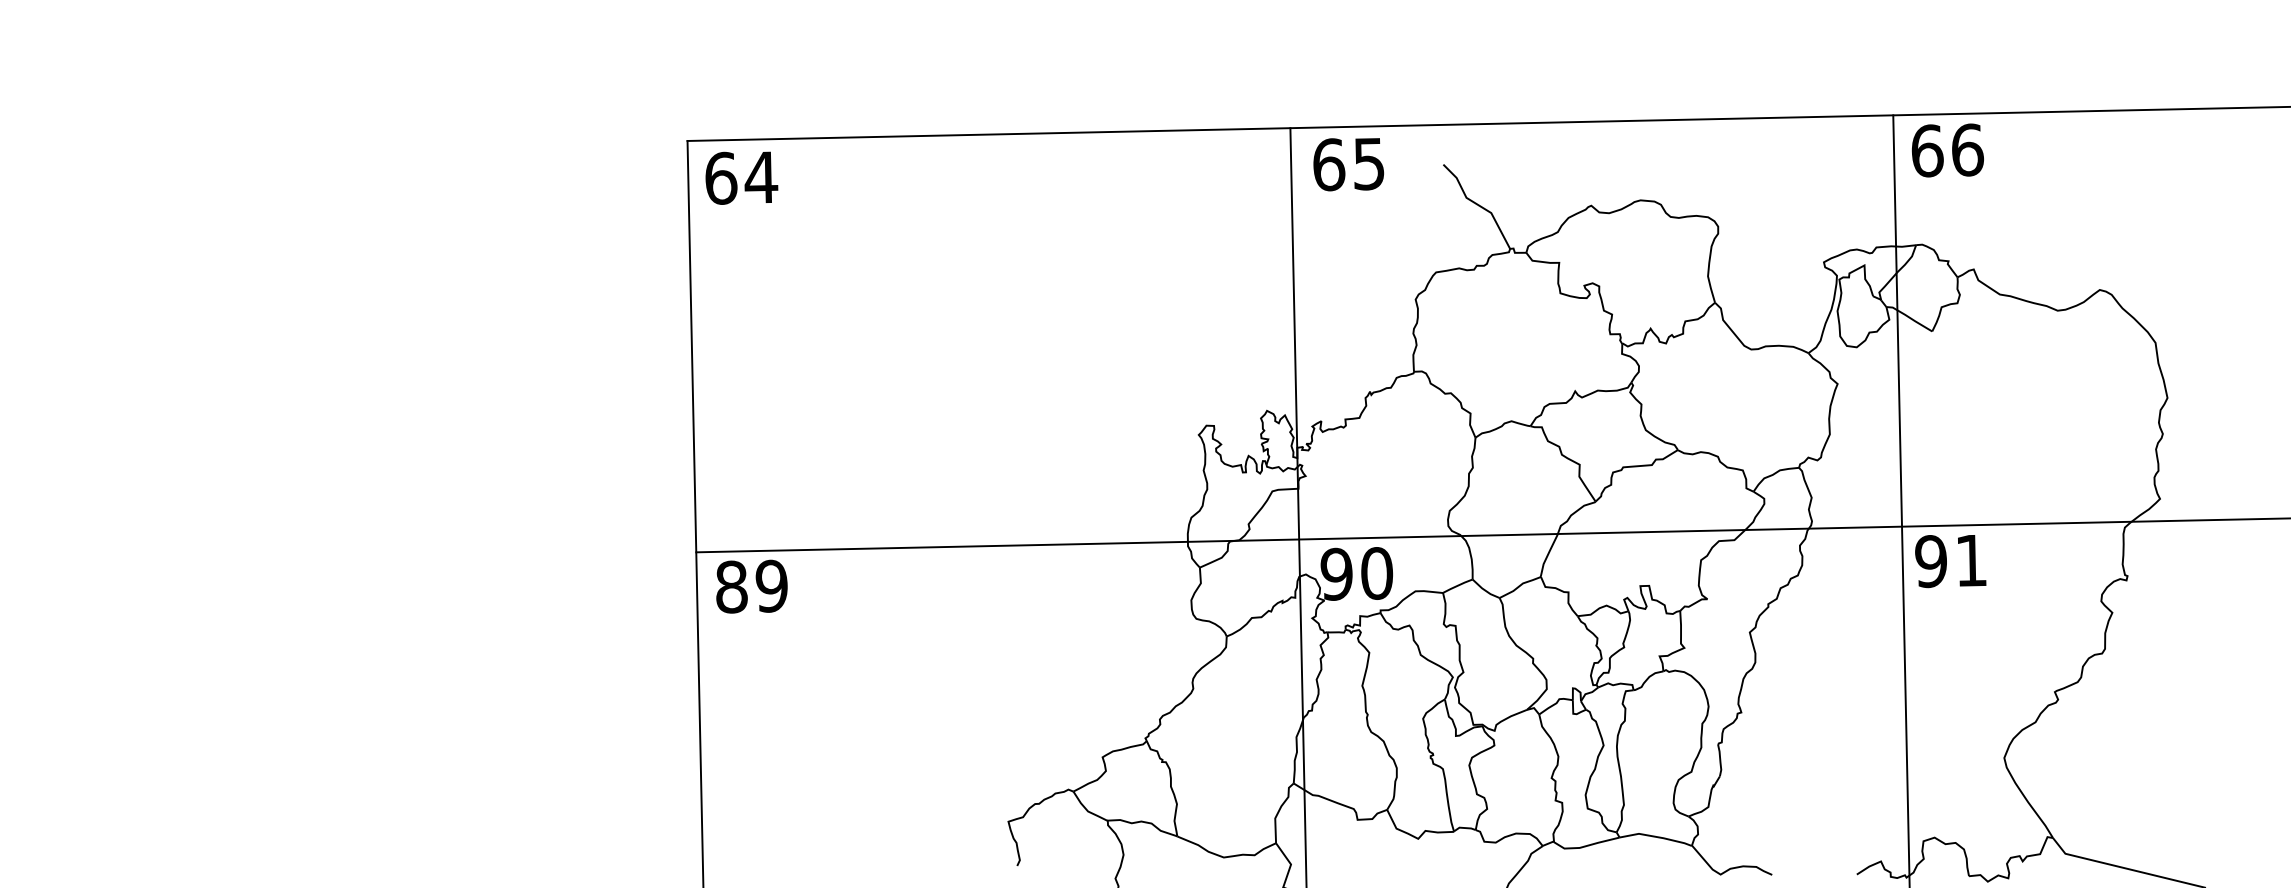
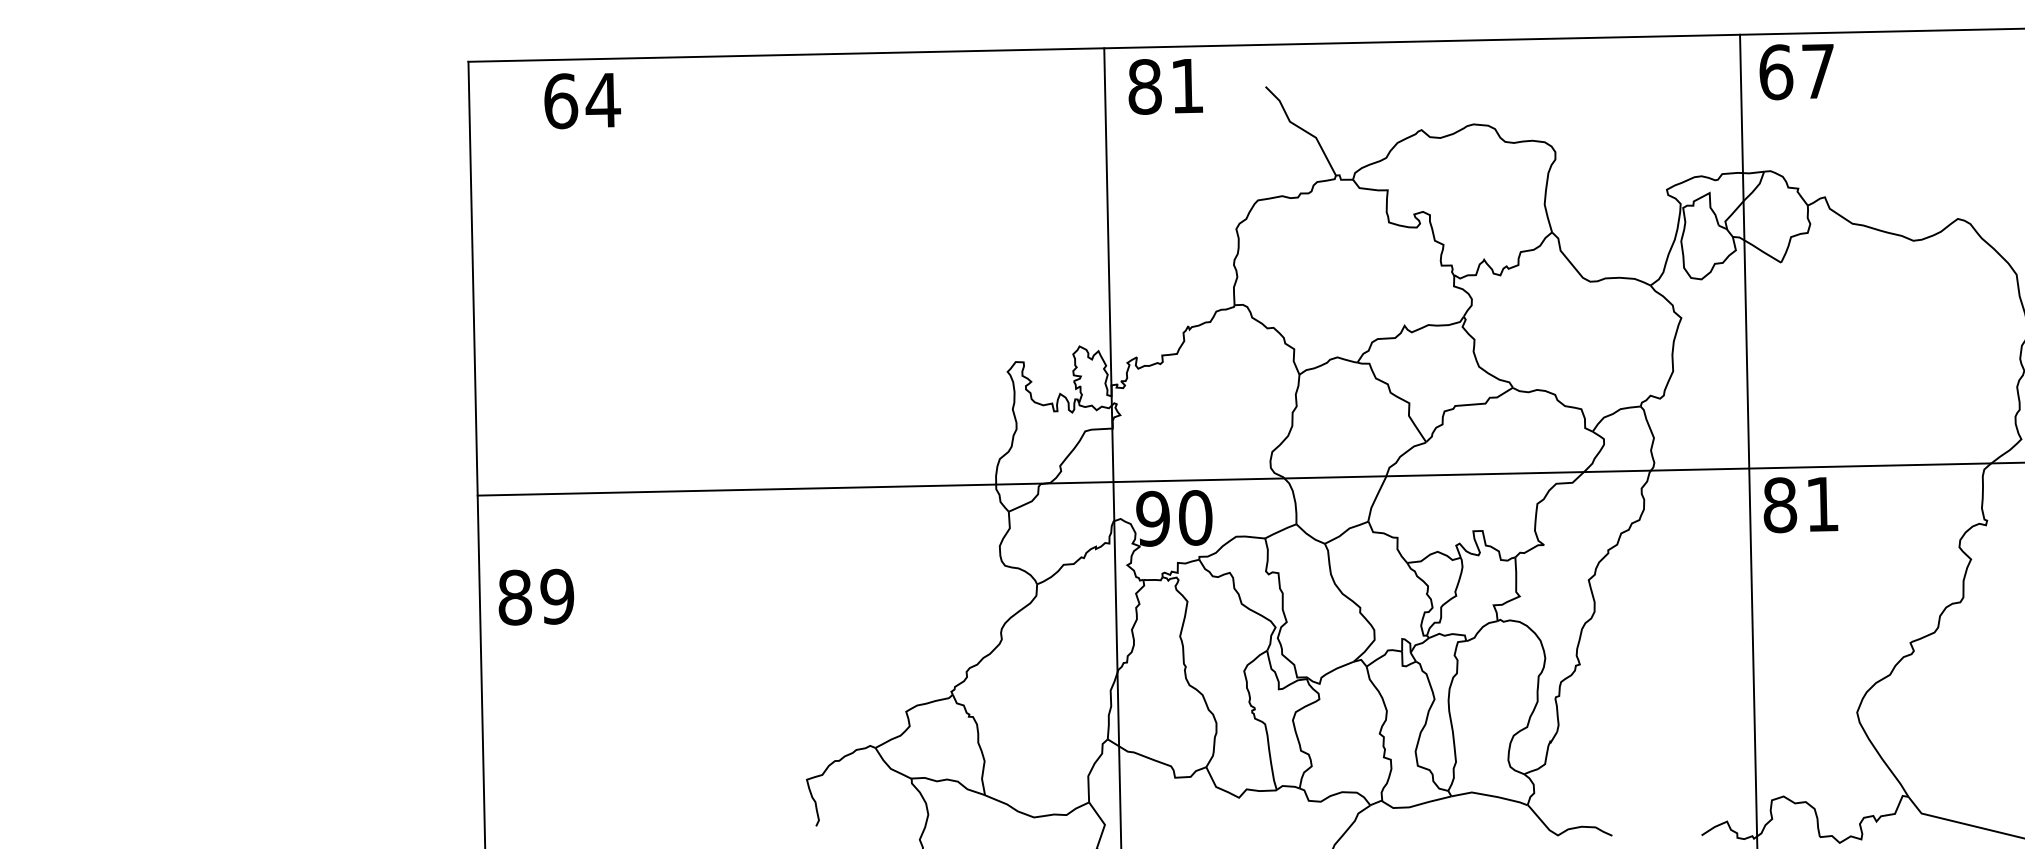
text: (1968, 149) -> (1819, 70), 66 -> 67
text: (1348, 164) -> (1165, 86), 65 -> 81
text: (741, 177) -> (582, 100), moved
text: (1931, 561) -> (1780, 505), 91 -> 81
text: (751, 586) -> (535, 597), moved

